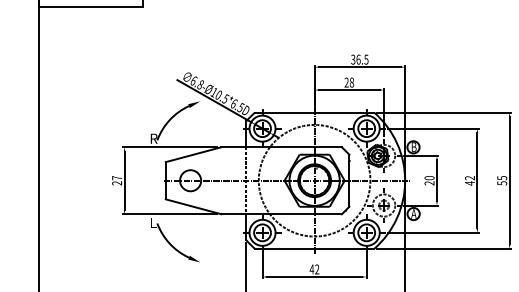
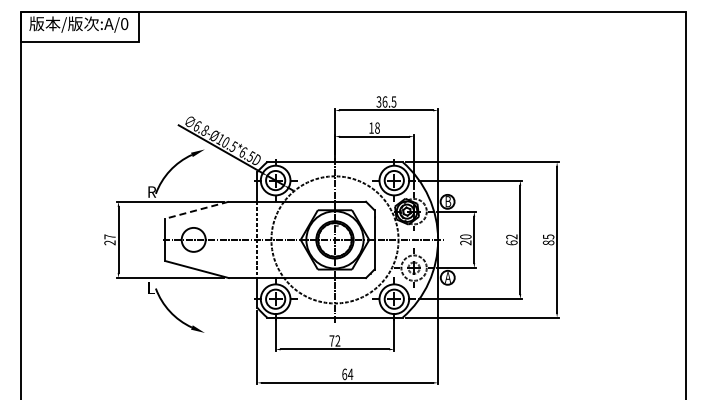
text: (346, 82) -> (371, 127), 28 -> 18
line: (193, 154) -> (197, 210), solid -> dashed
text: (469, 183) -> (511, 242), 42 -> 62
text: (501, 183) -> (547, 242), 55 -> 85
text: (311, 269) -> (331, 340), 42 -> 72

